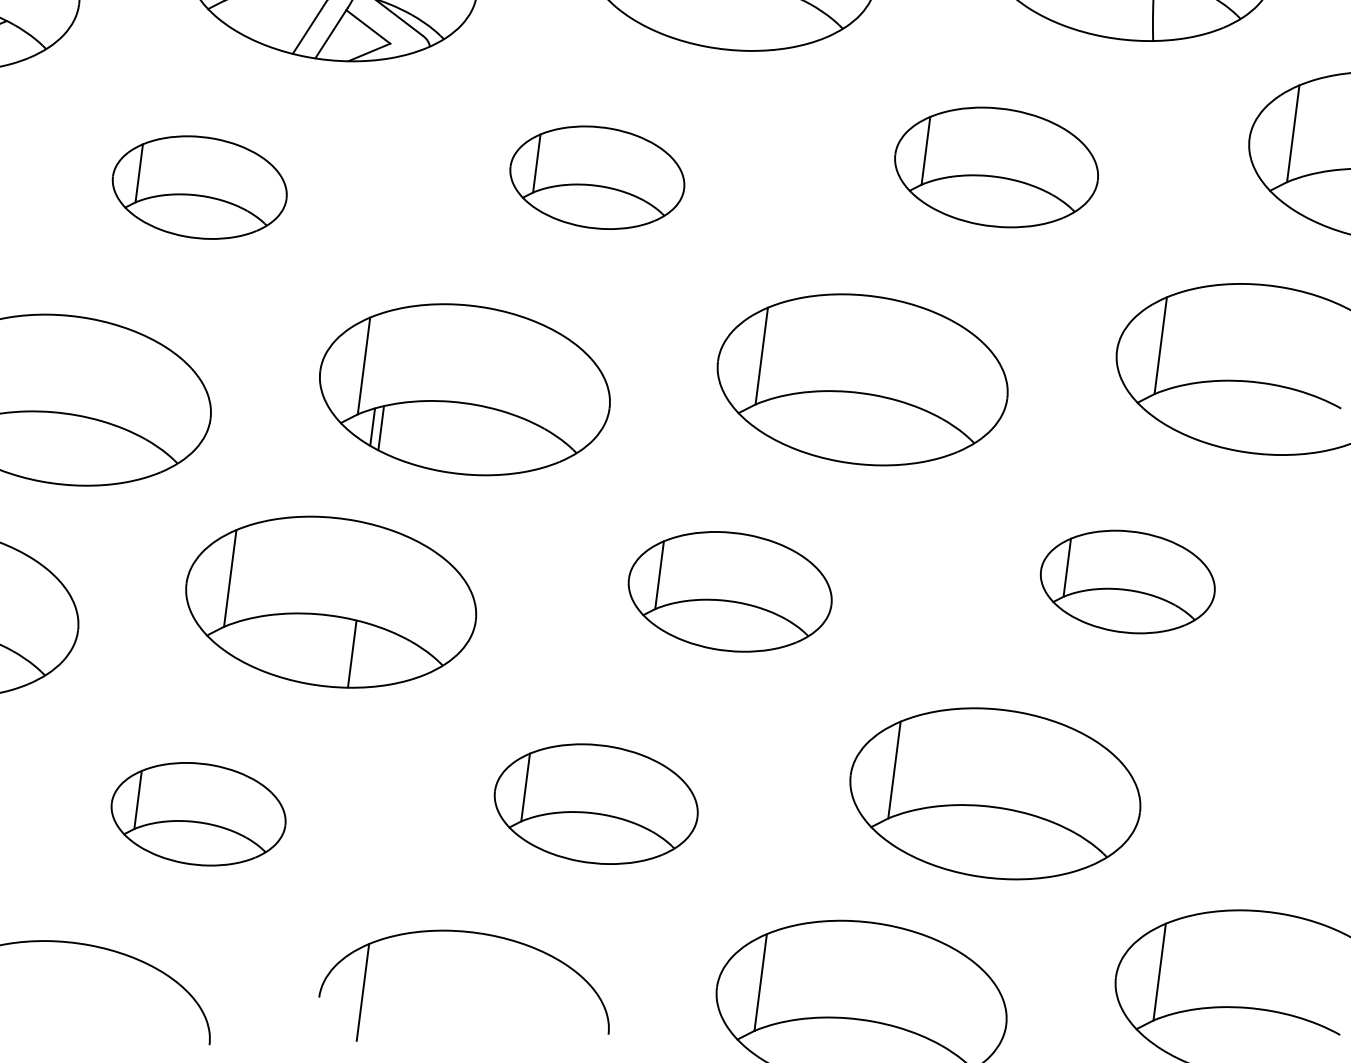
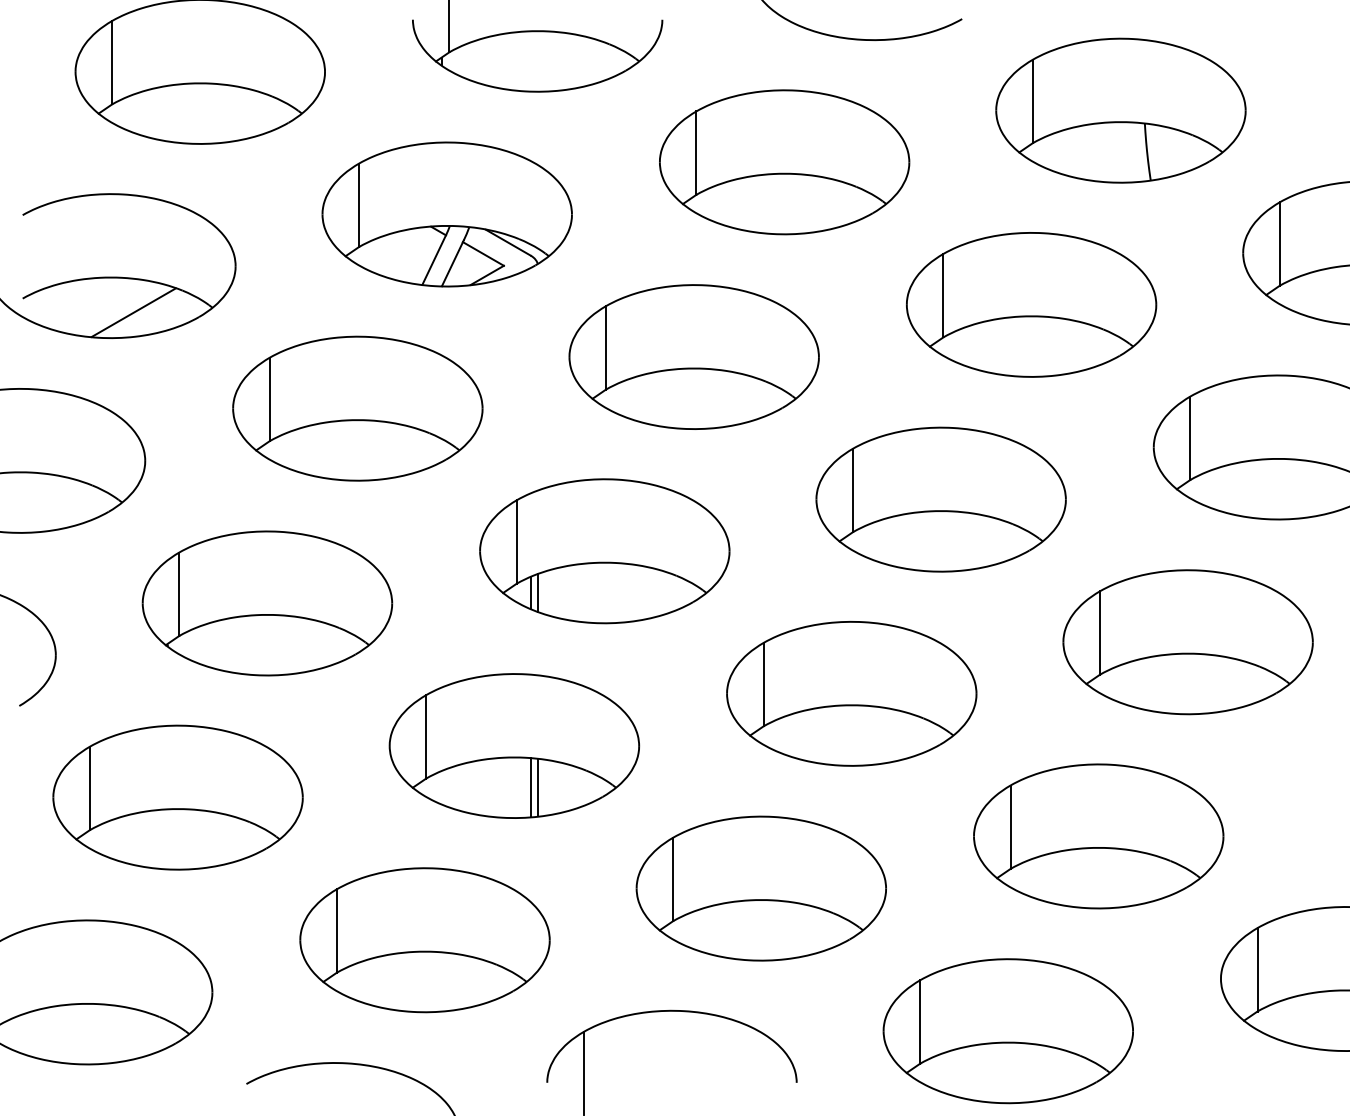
part: (996, 166) -> (1031, 304), size x1.43
part: (596, 177) -> (693, 356), size x1.67
part: (199, 187) -> (357, 408), size x1.67
part: (1127, 582) -> (1187, 642), size x1.67
part: (729, 591) -> (851, 693), size x1.43
line: (343, 652) -> (530, 787), added
part: (595, 803) -> (760, 888), size x1.43
part: (197, 814) -> (424, 940), size x1.67

